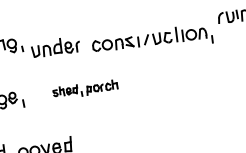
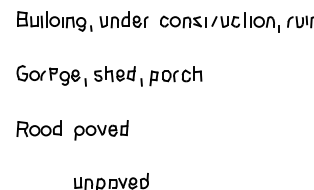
part: (151, 40) -> (219, 22), moved
part: (55, 46) -> (123, 19), moved
part: (85, 89) -> (148, 76), size x1.67

